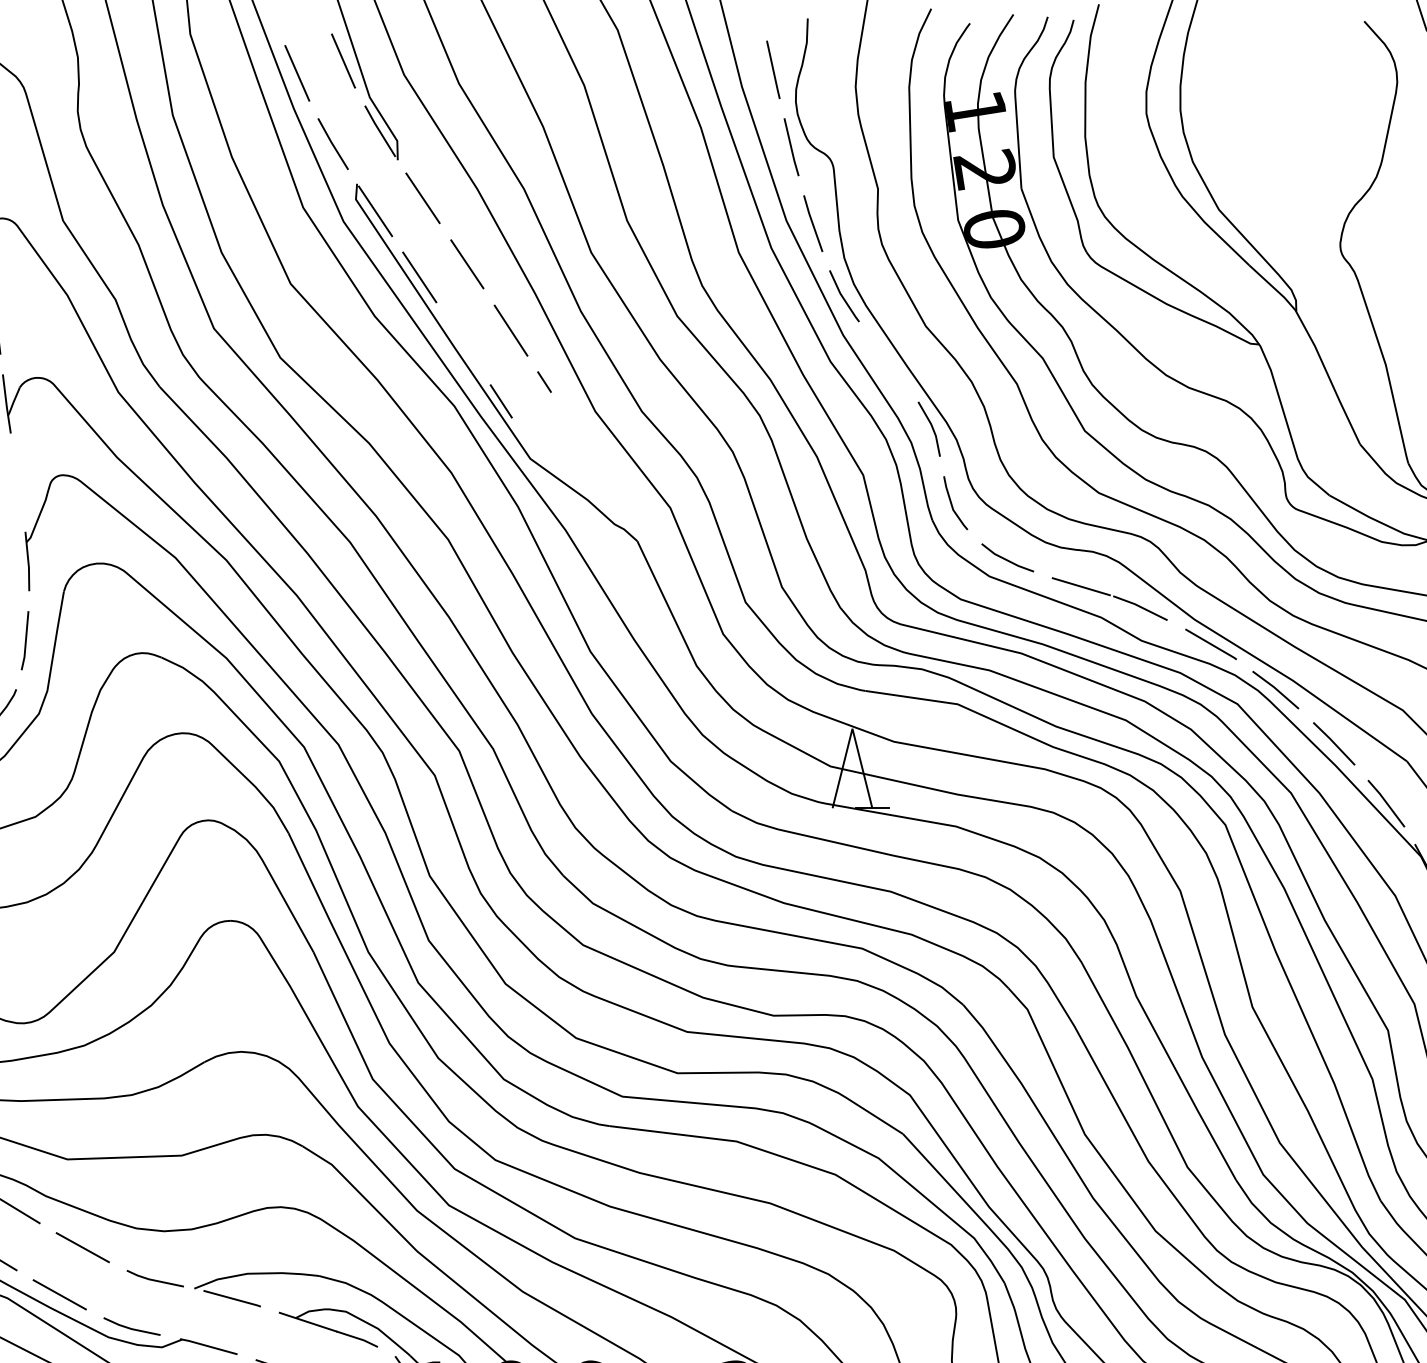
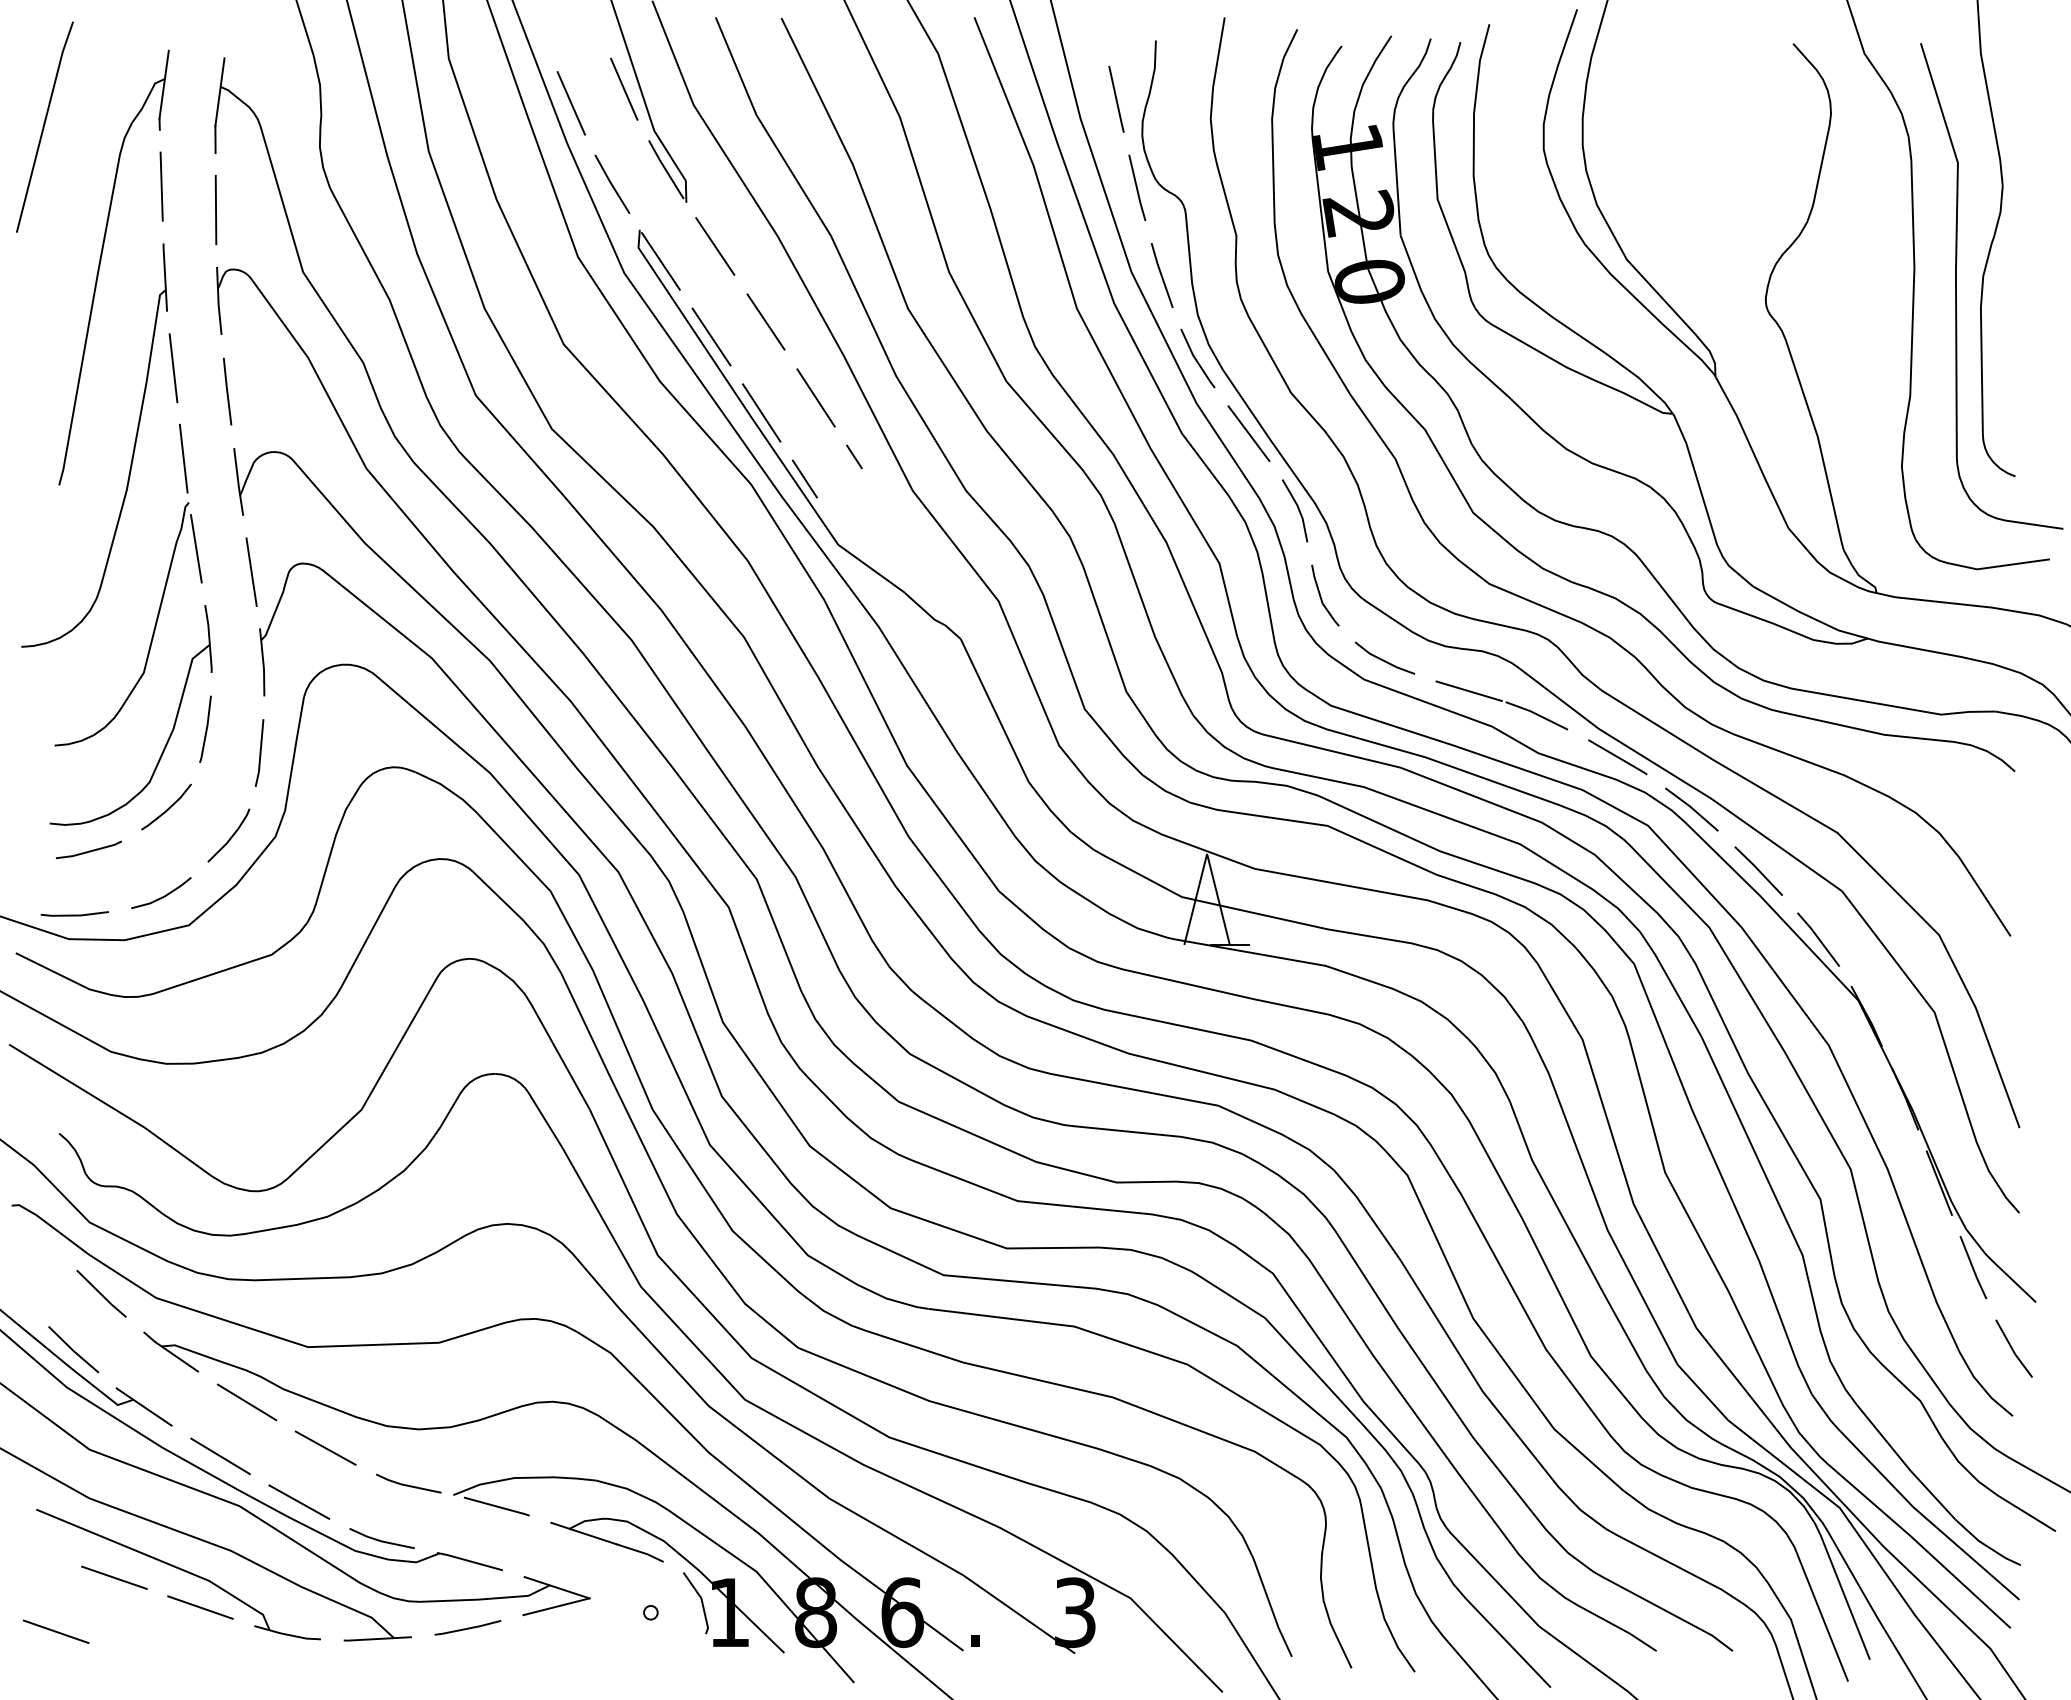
line: (463, 343) -> (761, 412), added
line: (888, 361) -> (1248, 433), added
line: (18, 482) -> (251, 571), added

